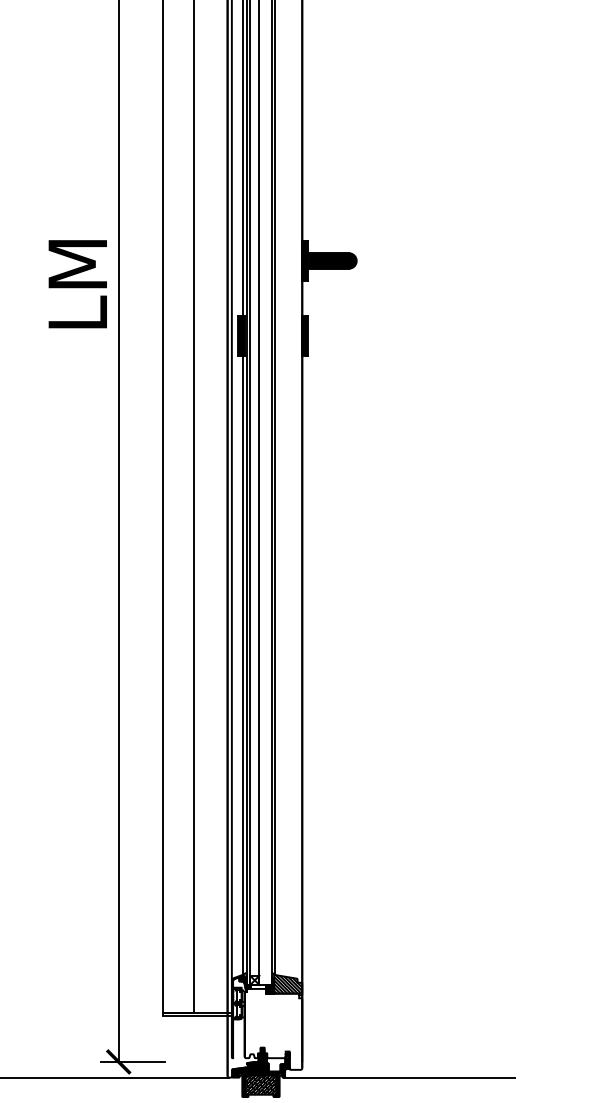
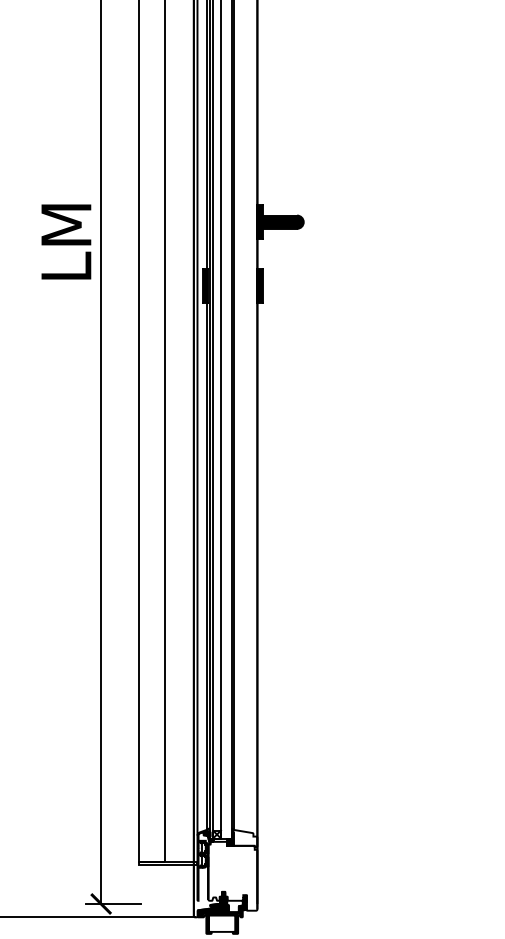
hatch: (288, 985) -> (245, 838), removed
line: (398, 1077) -> (339, 917), removed
hatch: (261, 1084) -> (222, 923), removed

